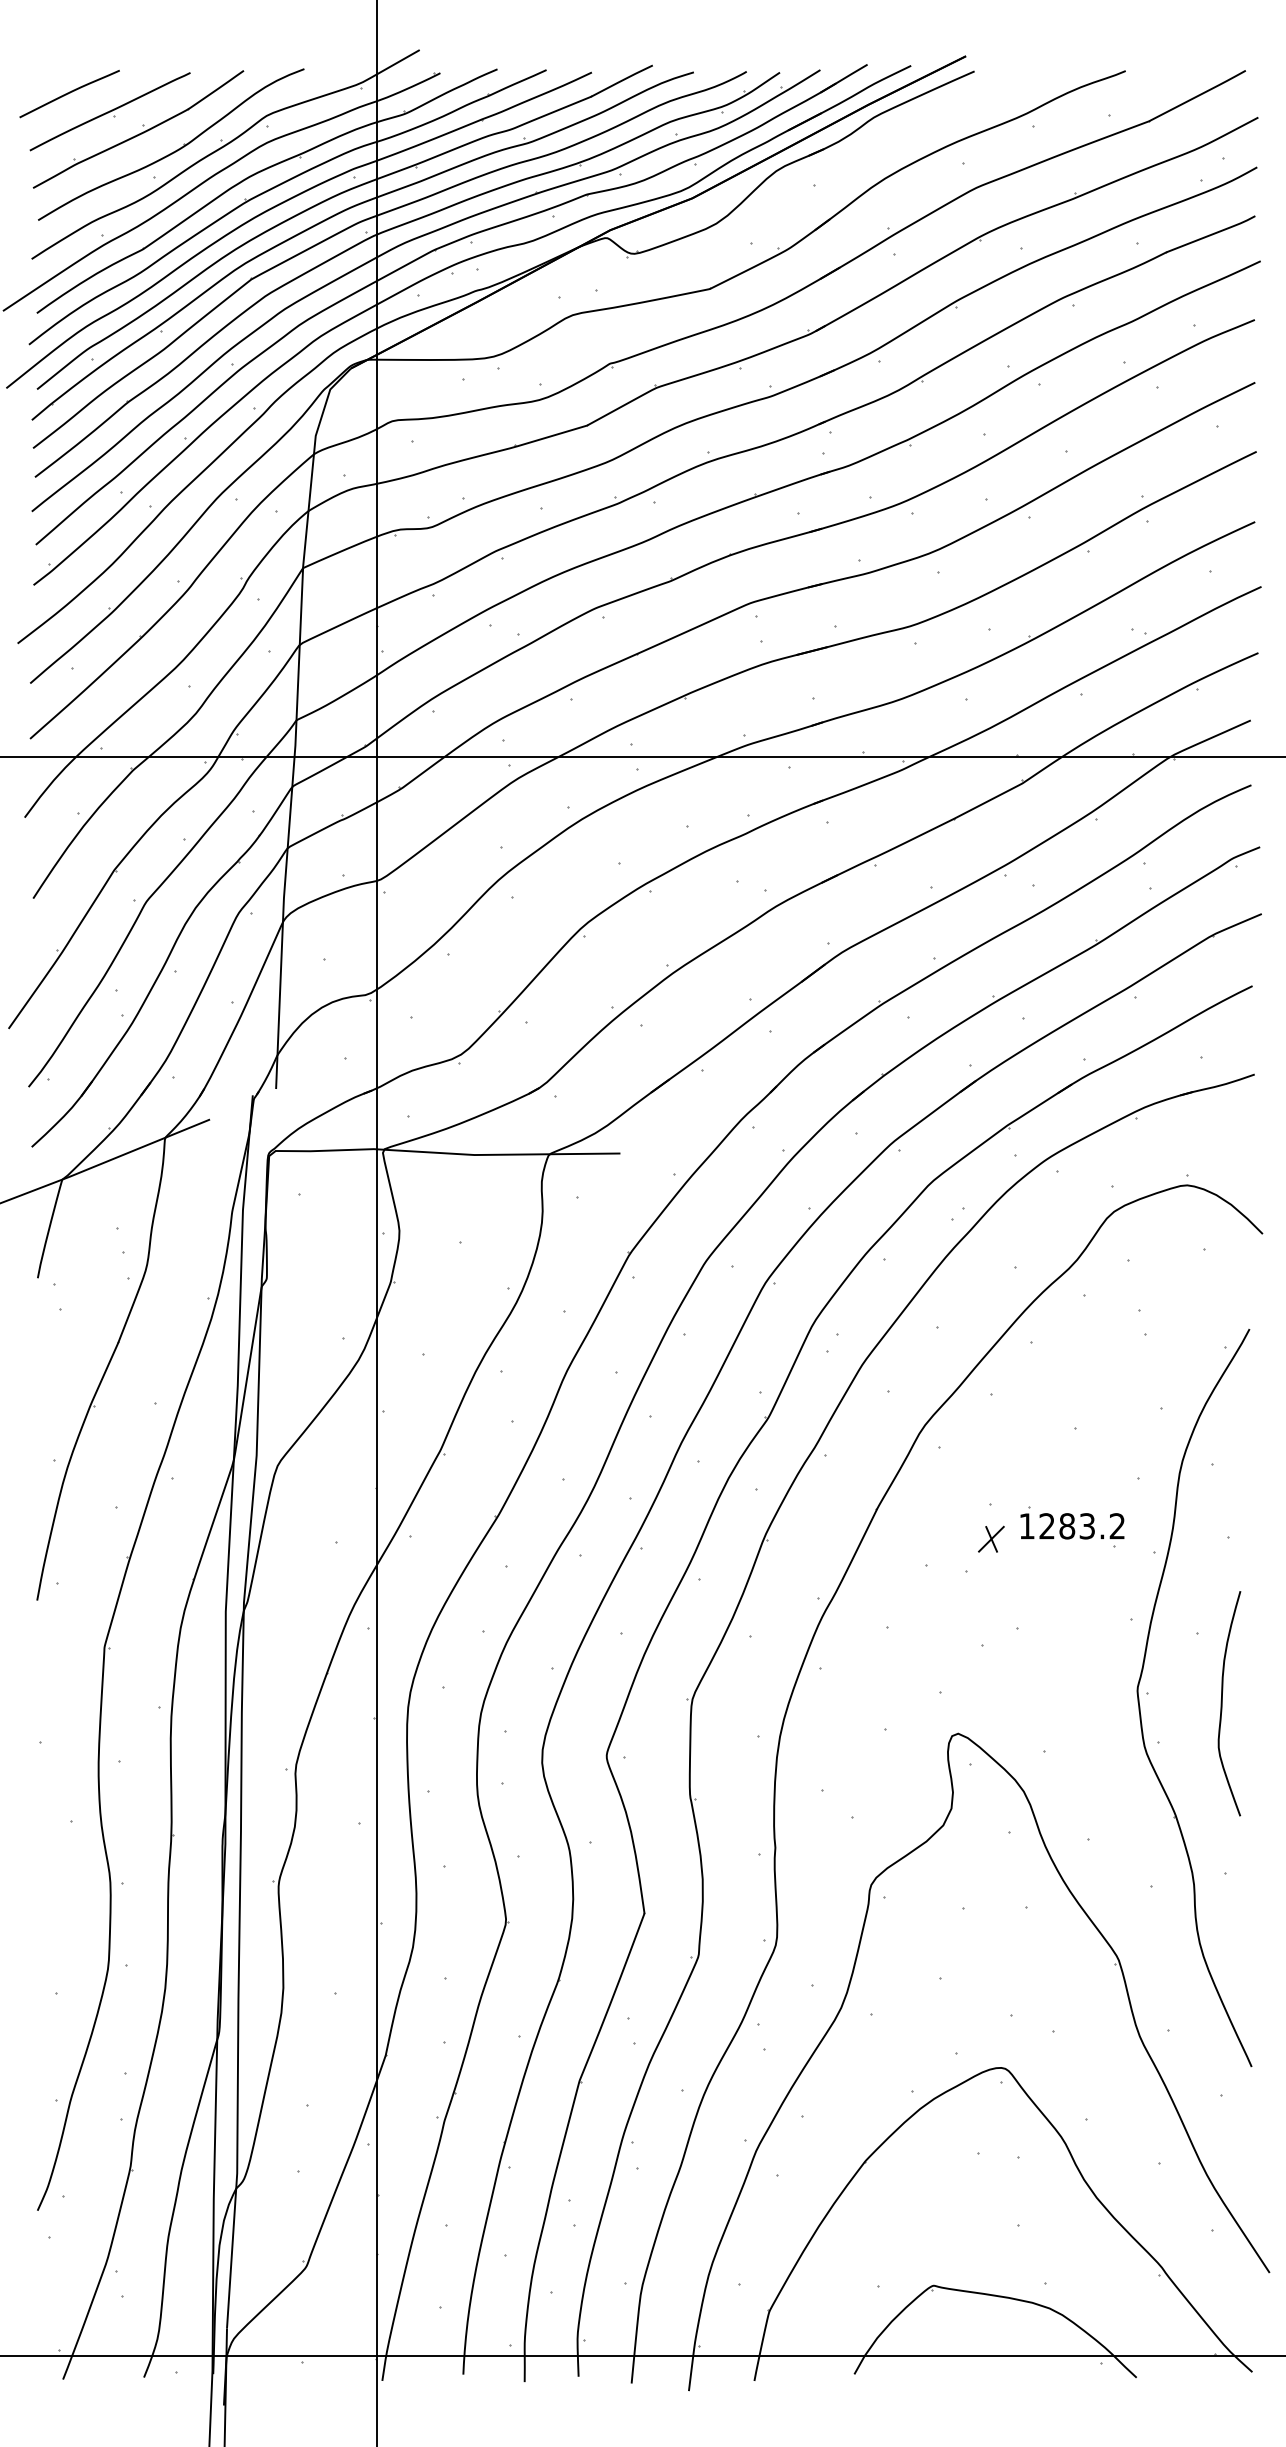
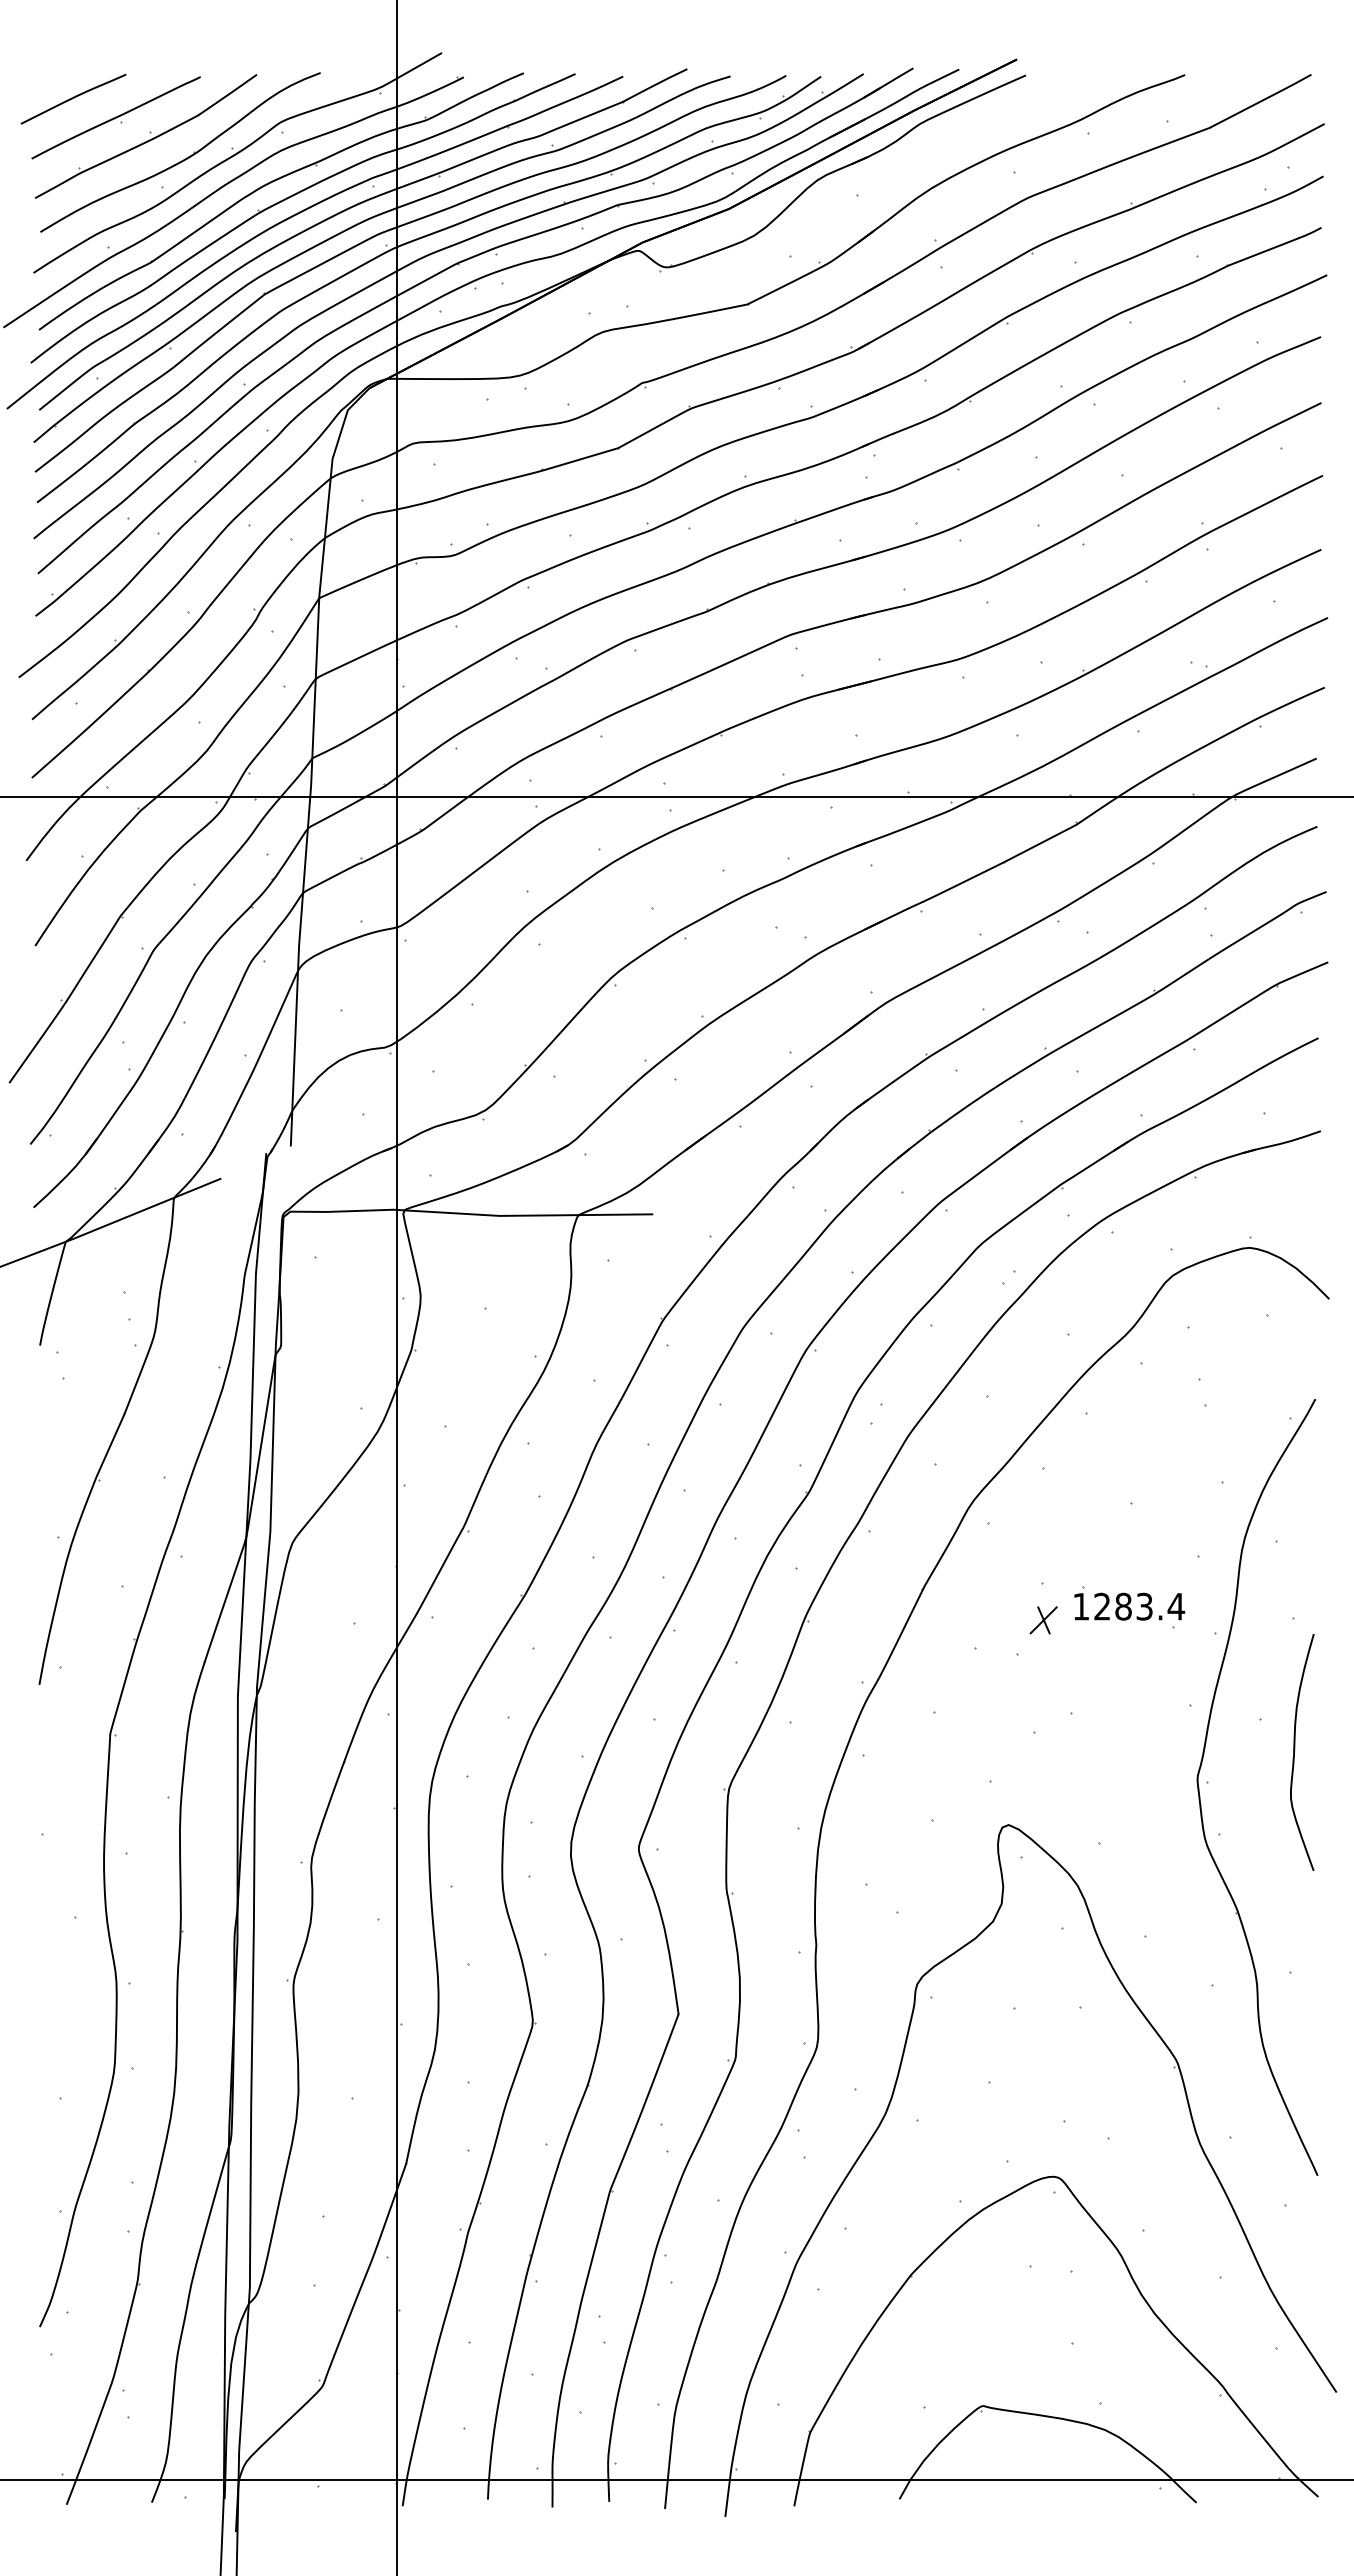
text: (1117, 1526) -> (1176, 1606), 1283.2 -> 1283.4
curve: (1223, 1701) -> (1295, 1750), moved

